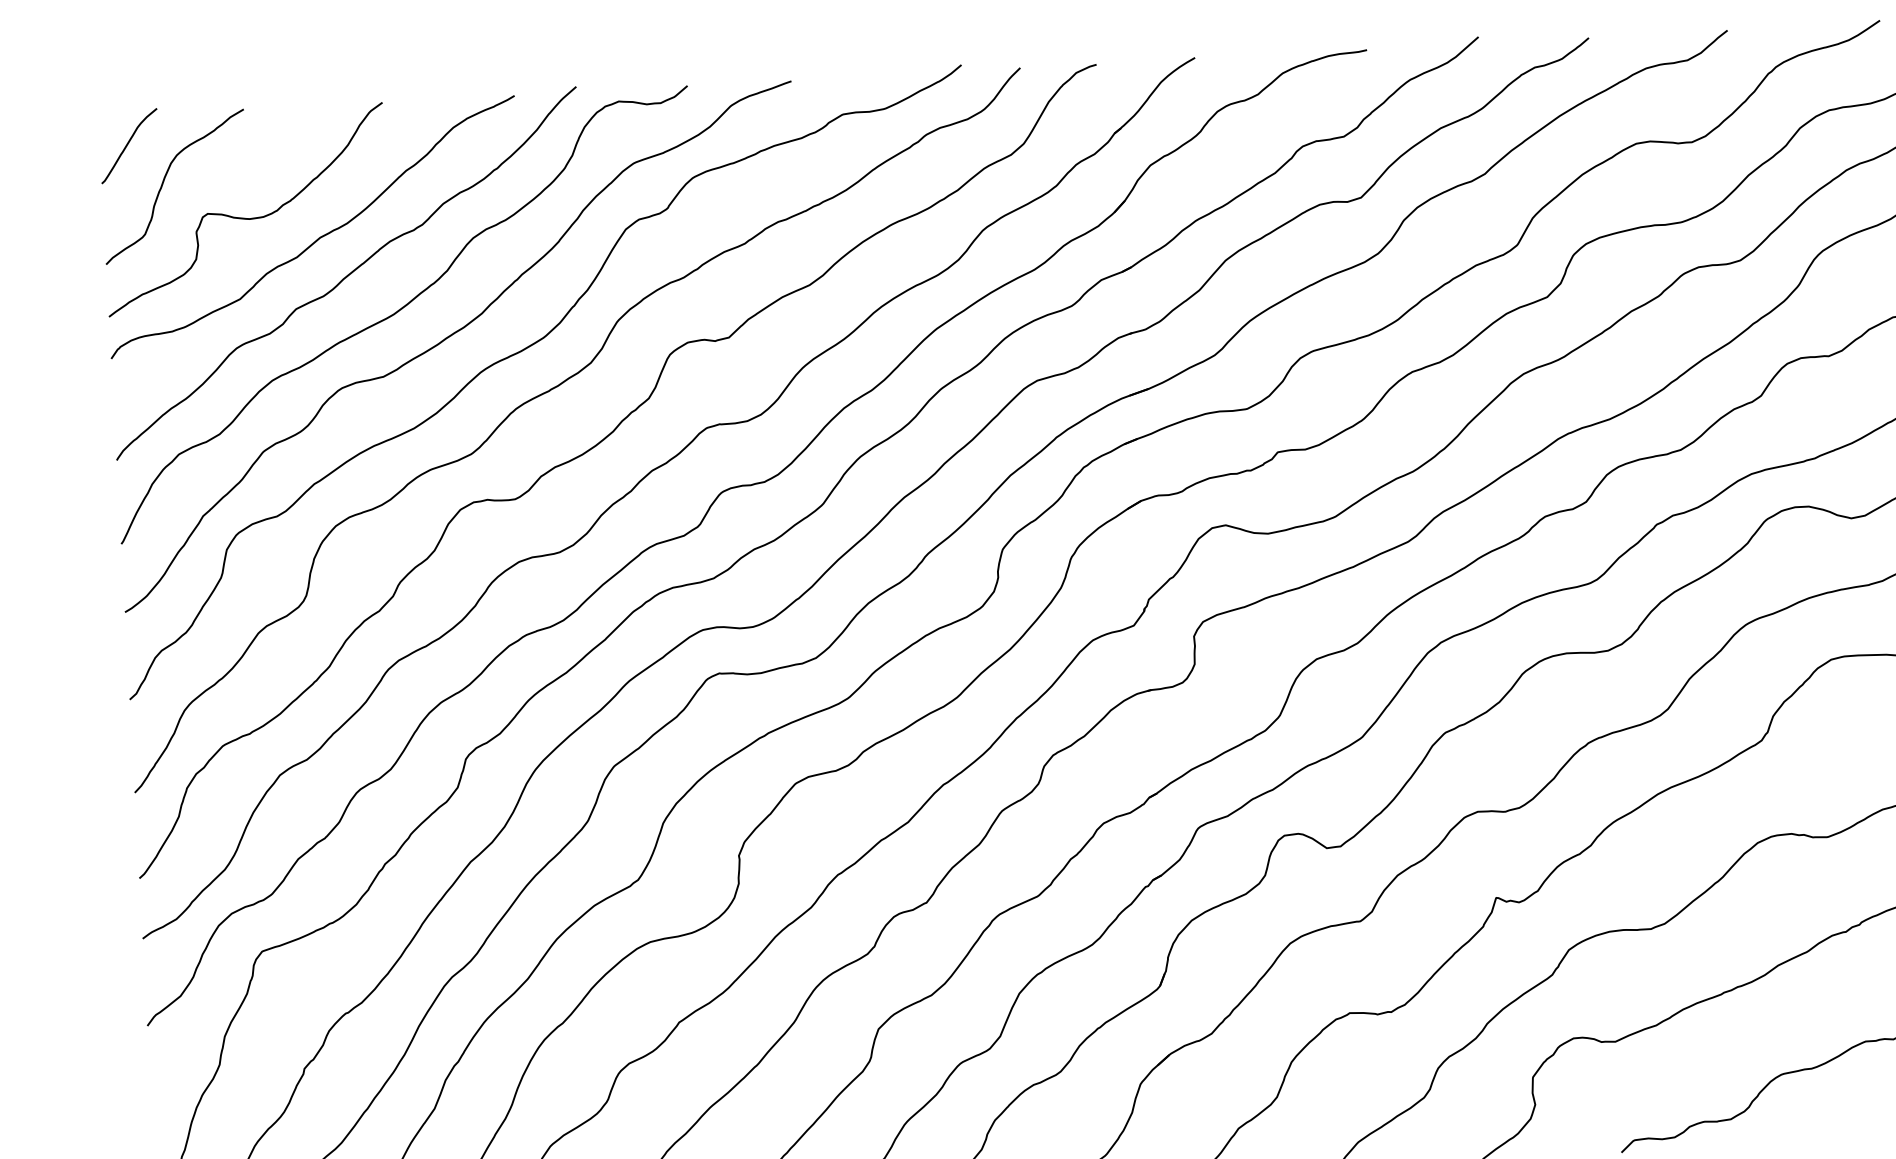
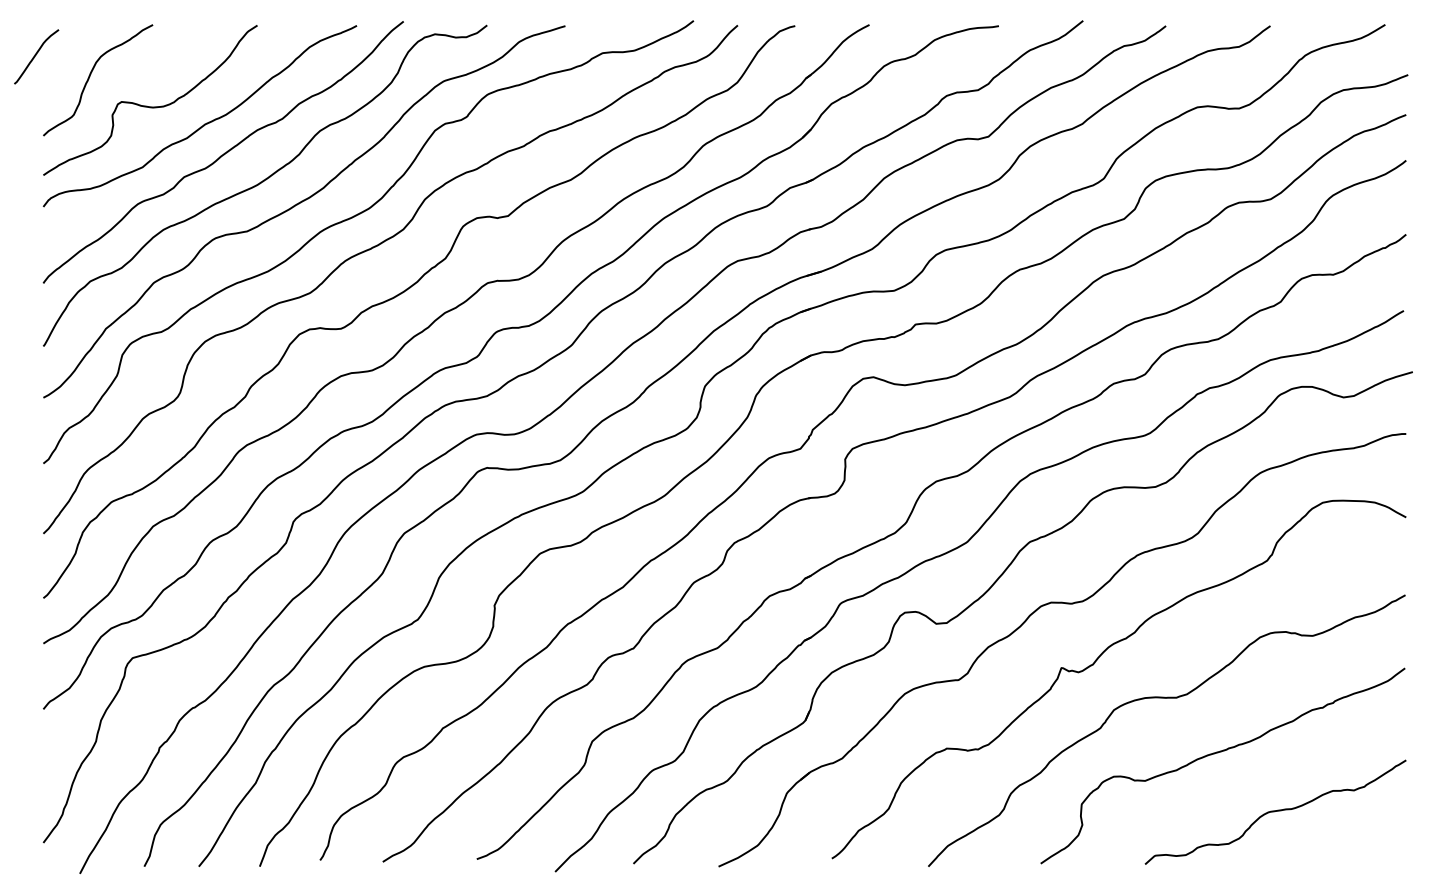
curve: (129, 144) -> (36, 55), moved

